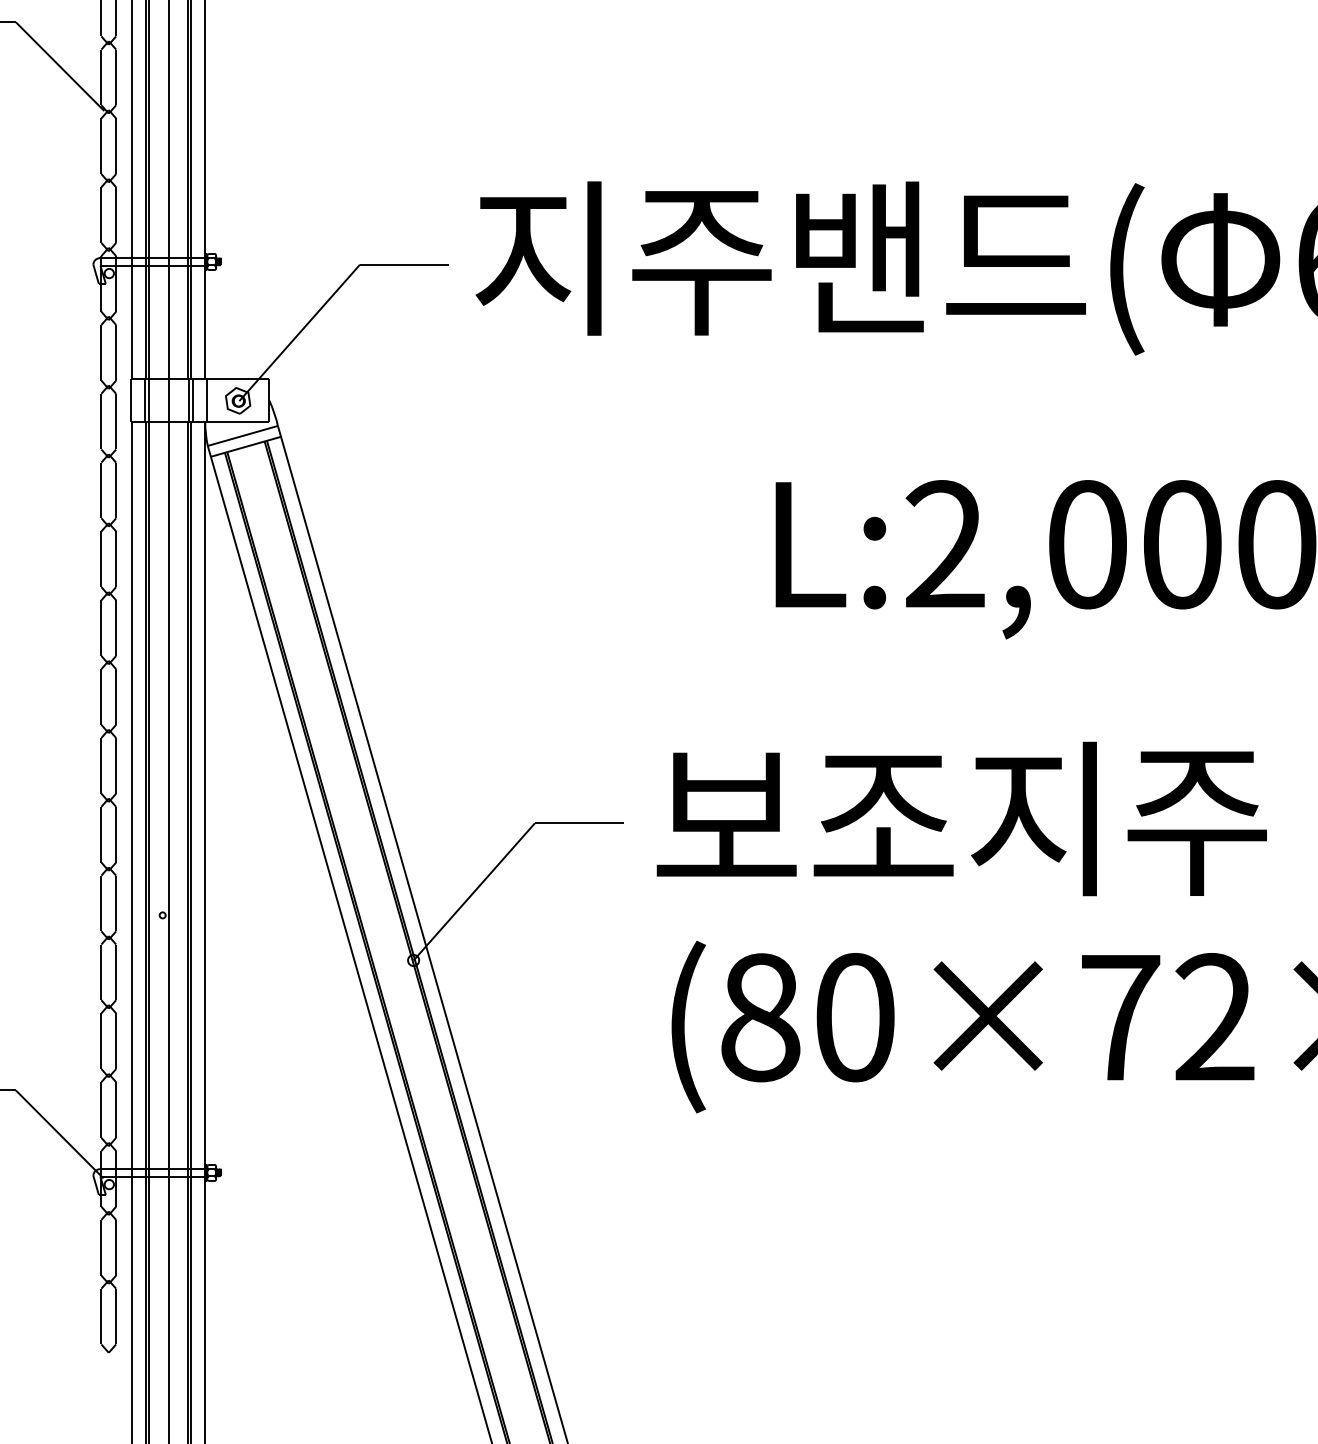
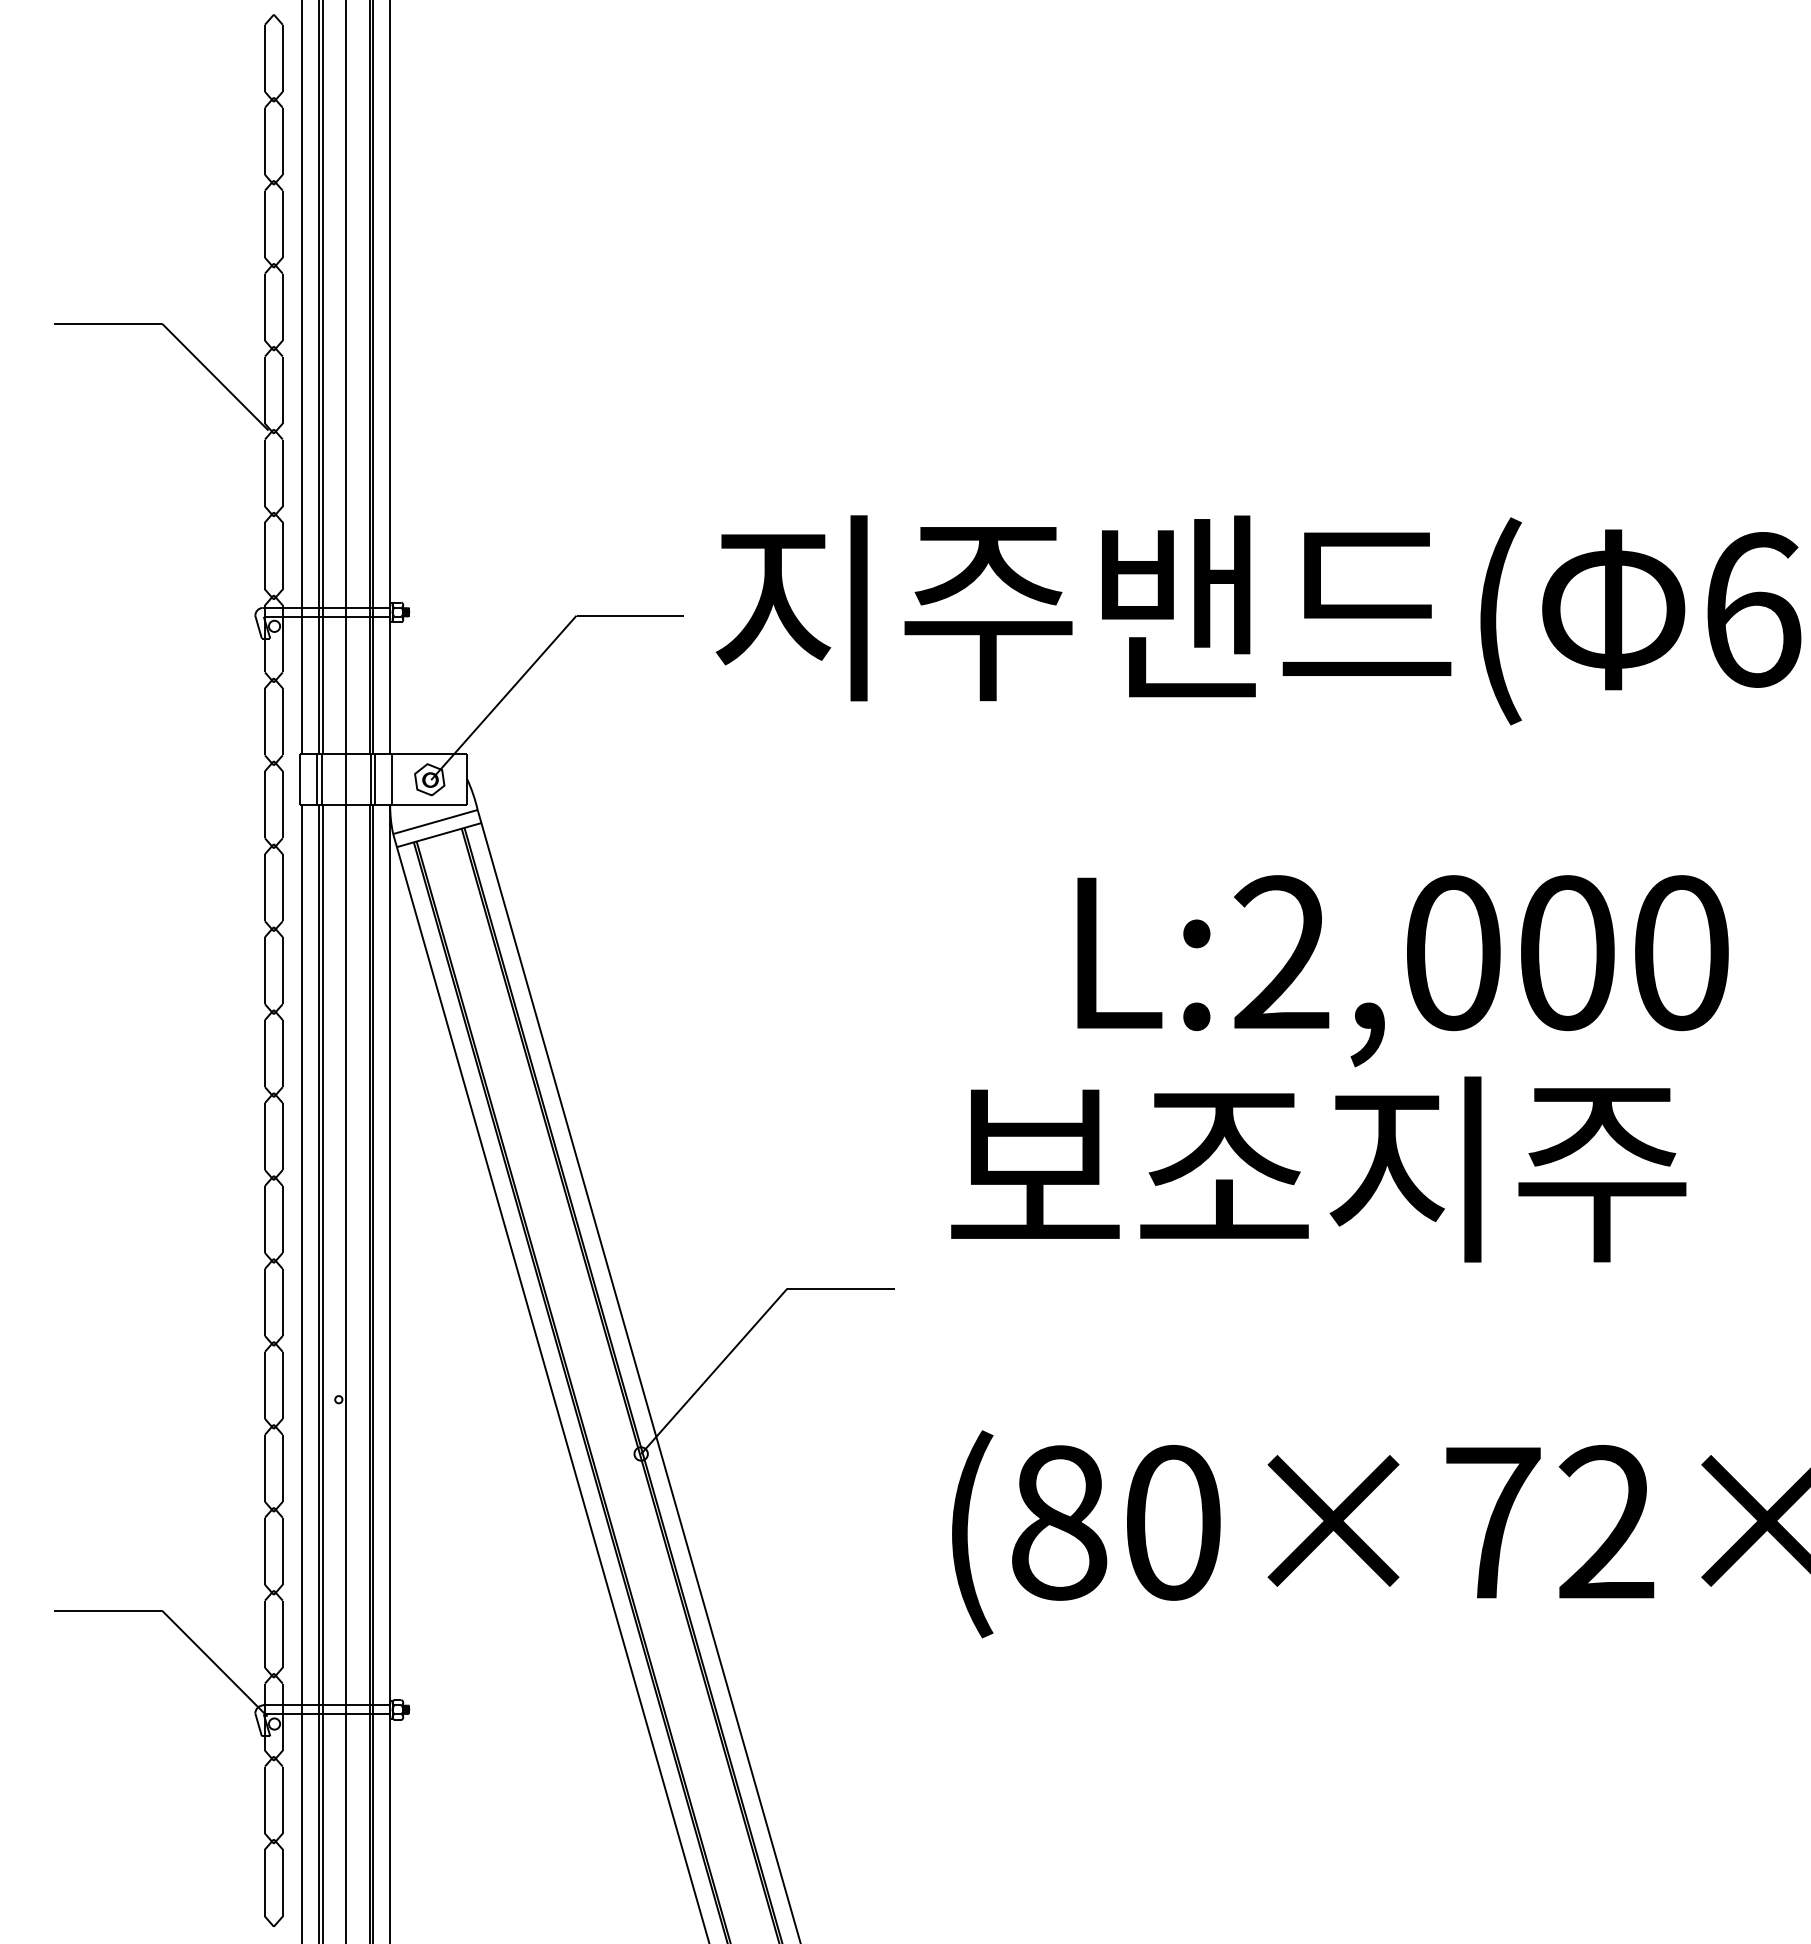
text: (961, 818) -> (1318, 1169), moved

